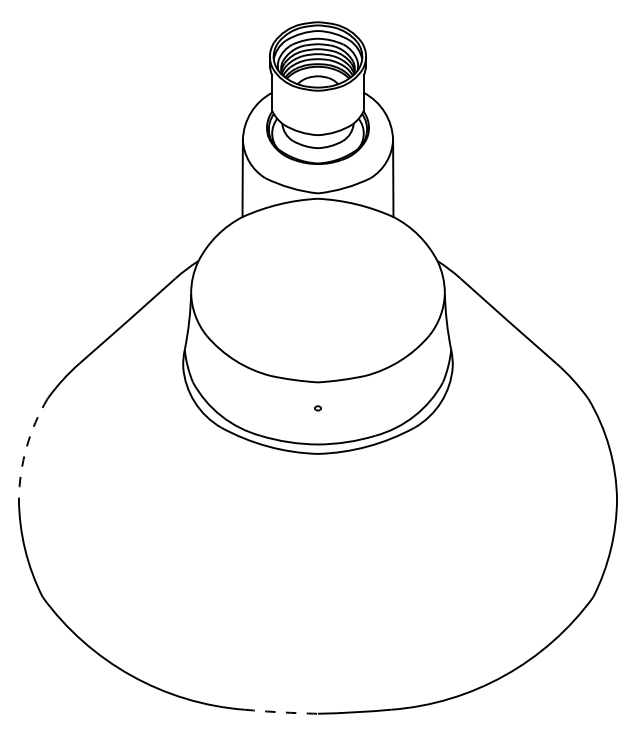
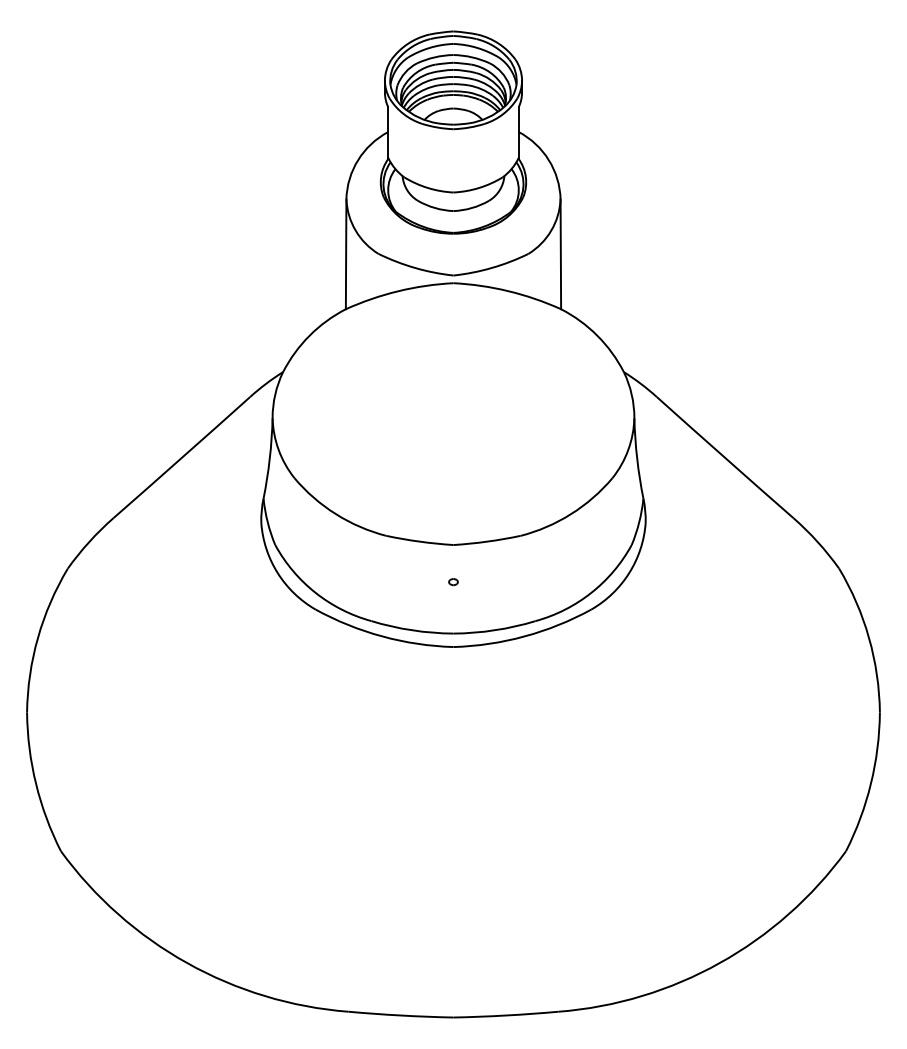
arc: (26, 447) -> (37, 637), dashed -> solid
arc: (281, 712) -> (401, 1015), dashed -> solid

